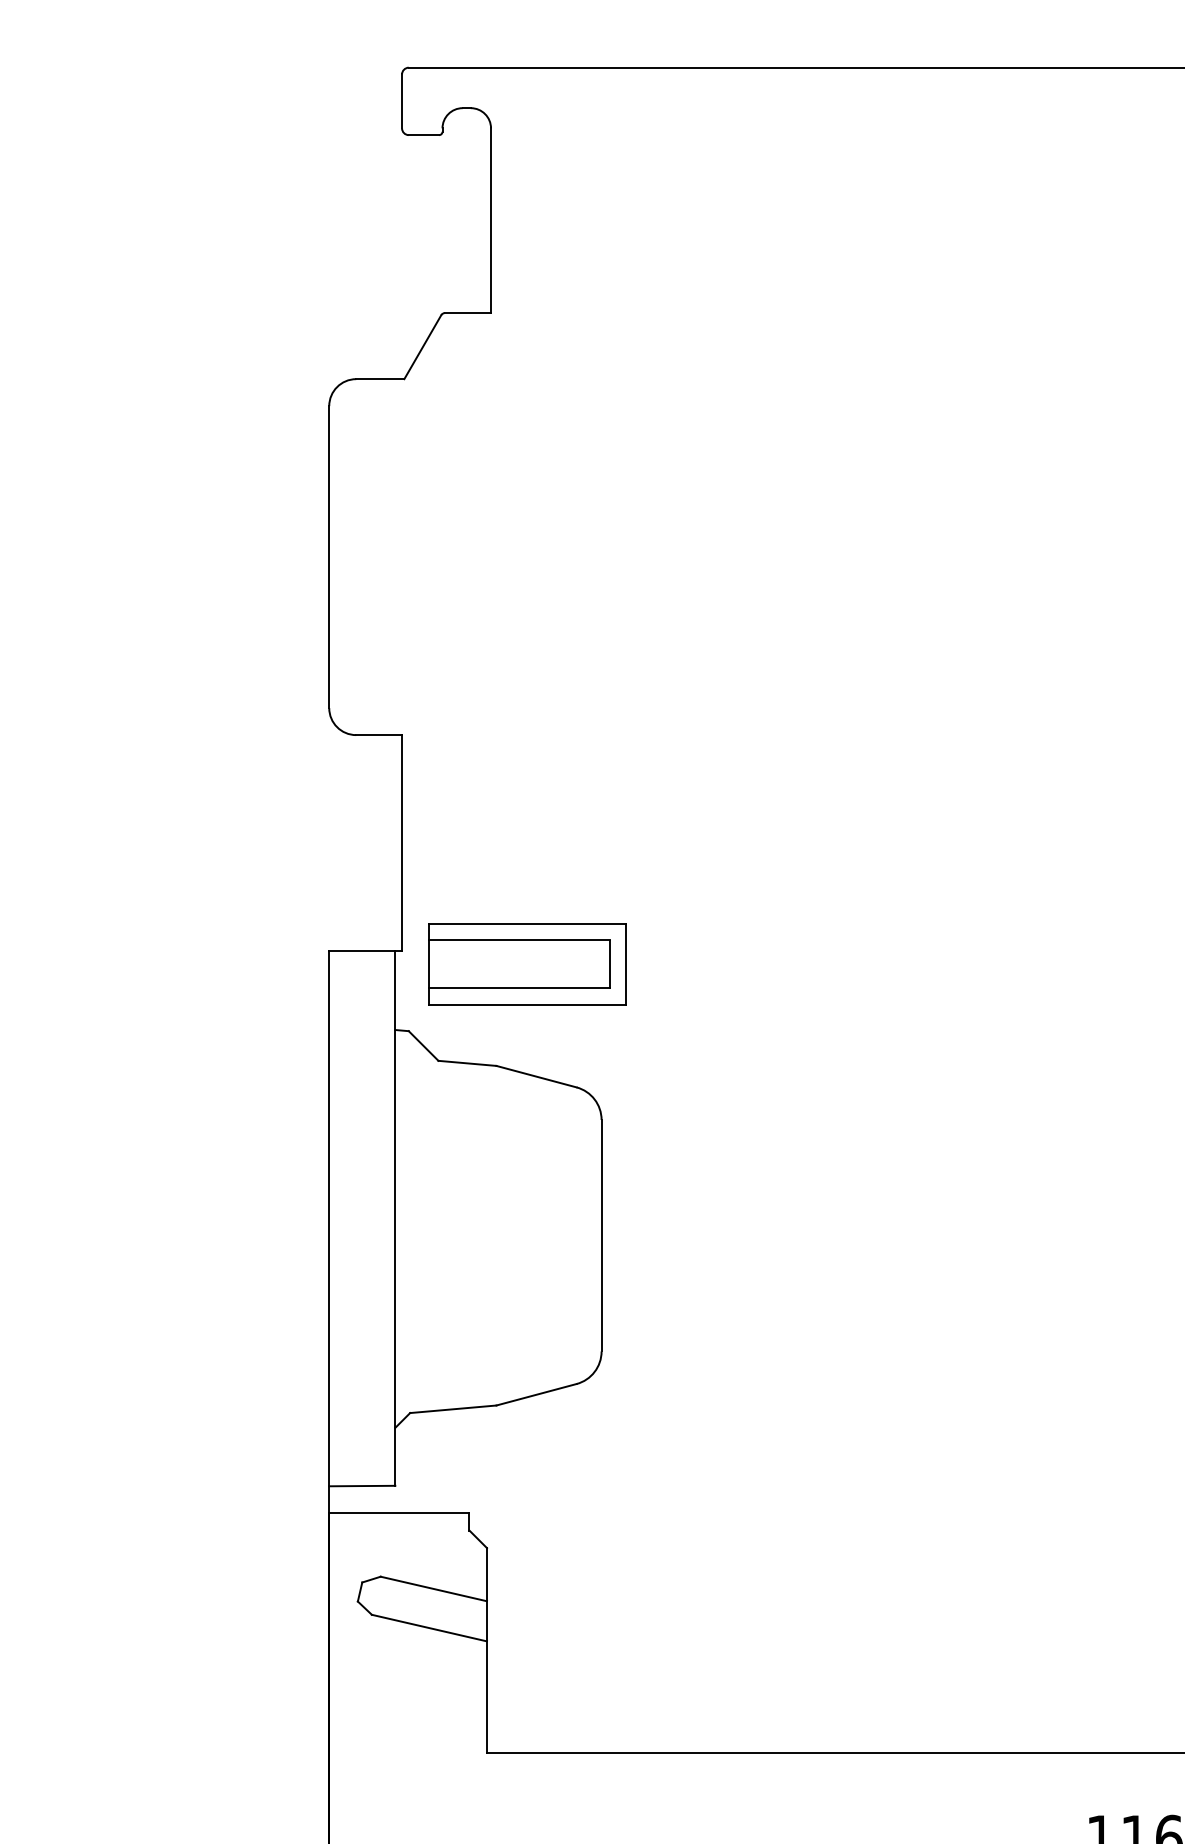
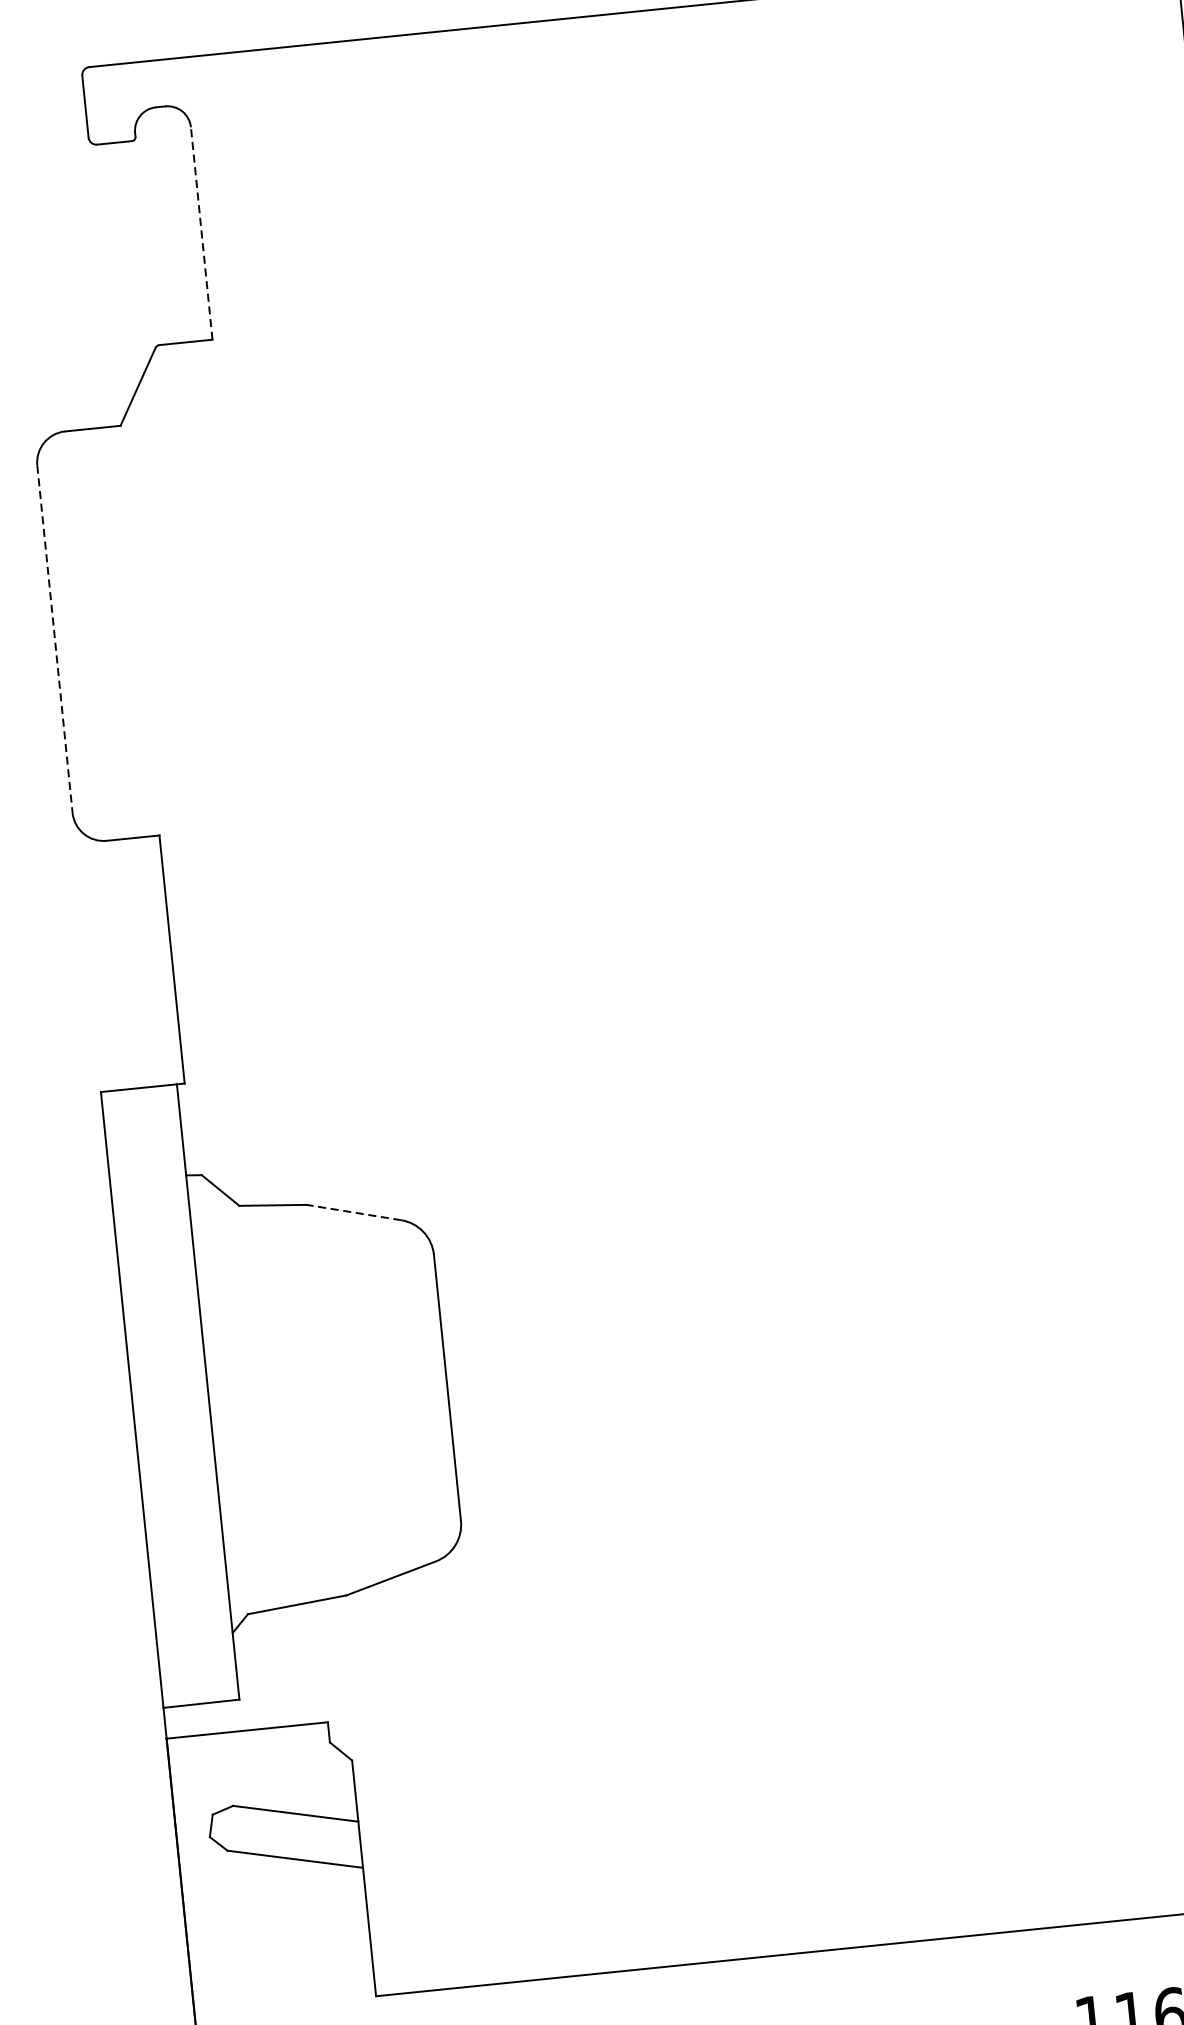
line: (491, 220) -> (202, 233), solid -> dashed
line: (329, 557) -> (55, 639), solid -> dashed
part: (527, 964) -> (330, 1084), removed
line: (536, 1076) -> (353, 1212), solid -> dashed

